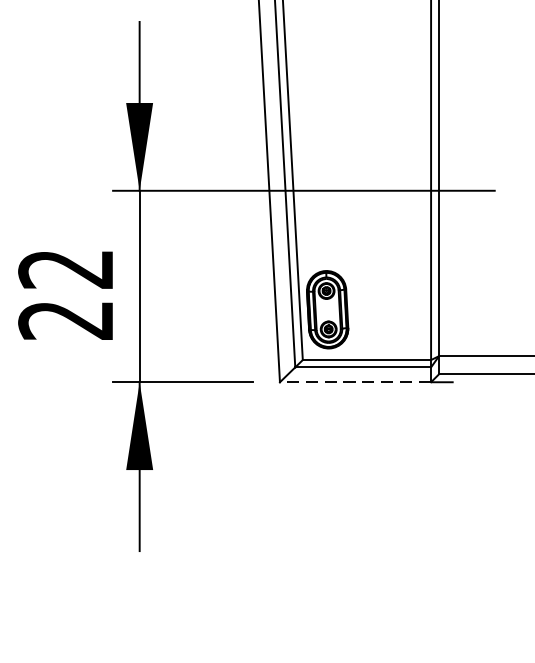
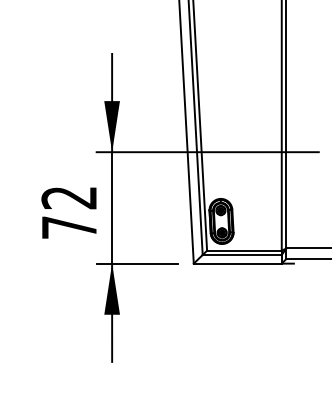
text: (64, 320) -> (68, 227), 22 -> 72
line: (355, 382) -> (237, 263), dashed -> solid

